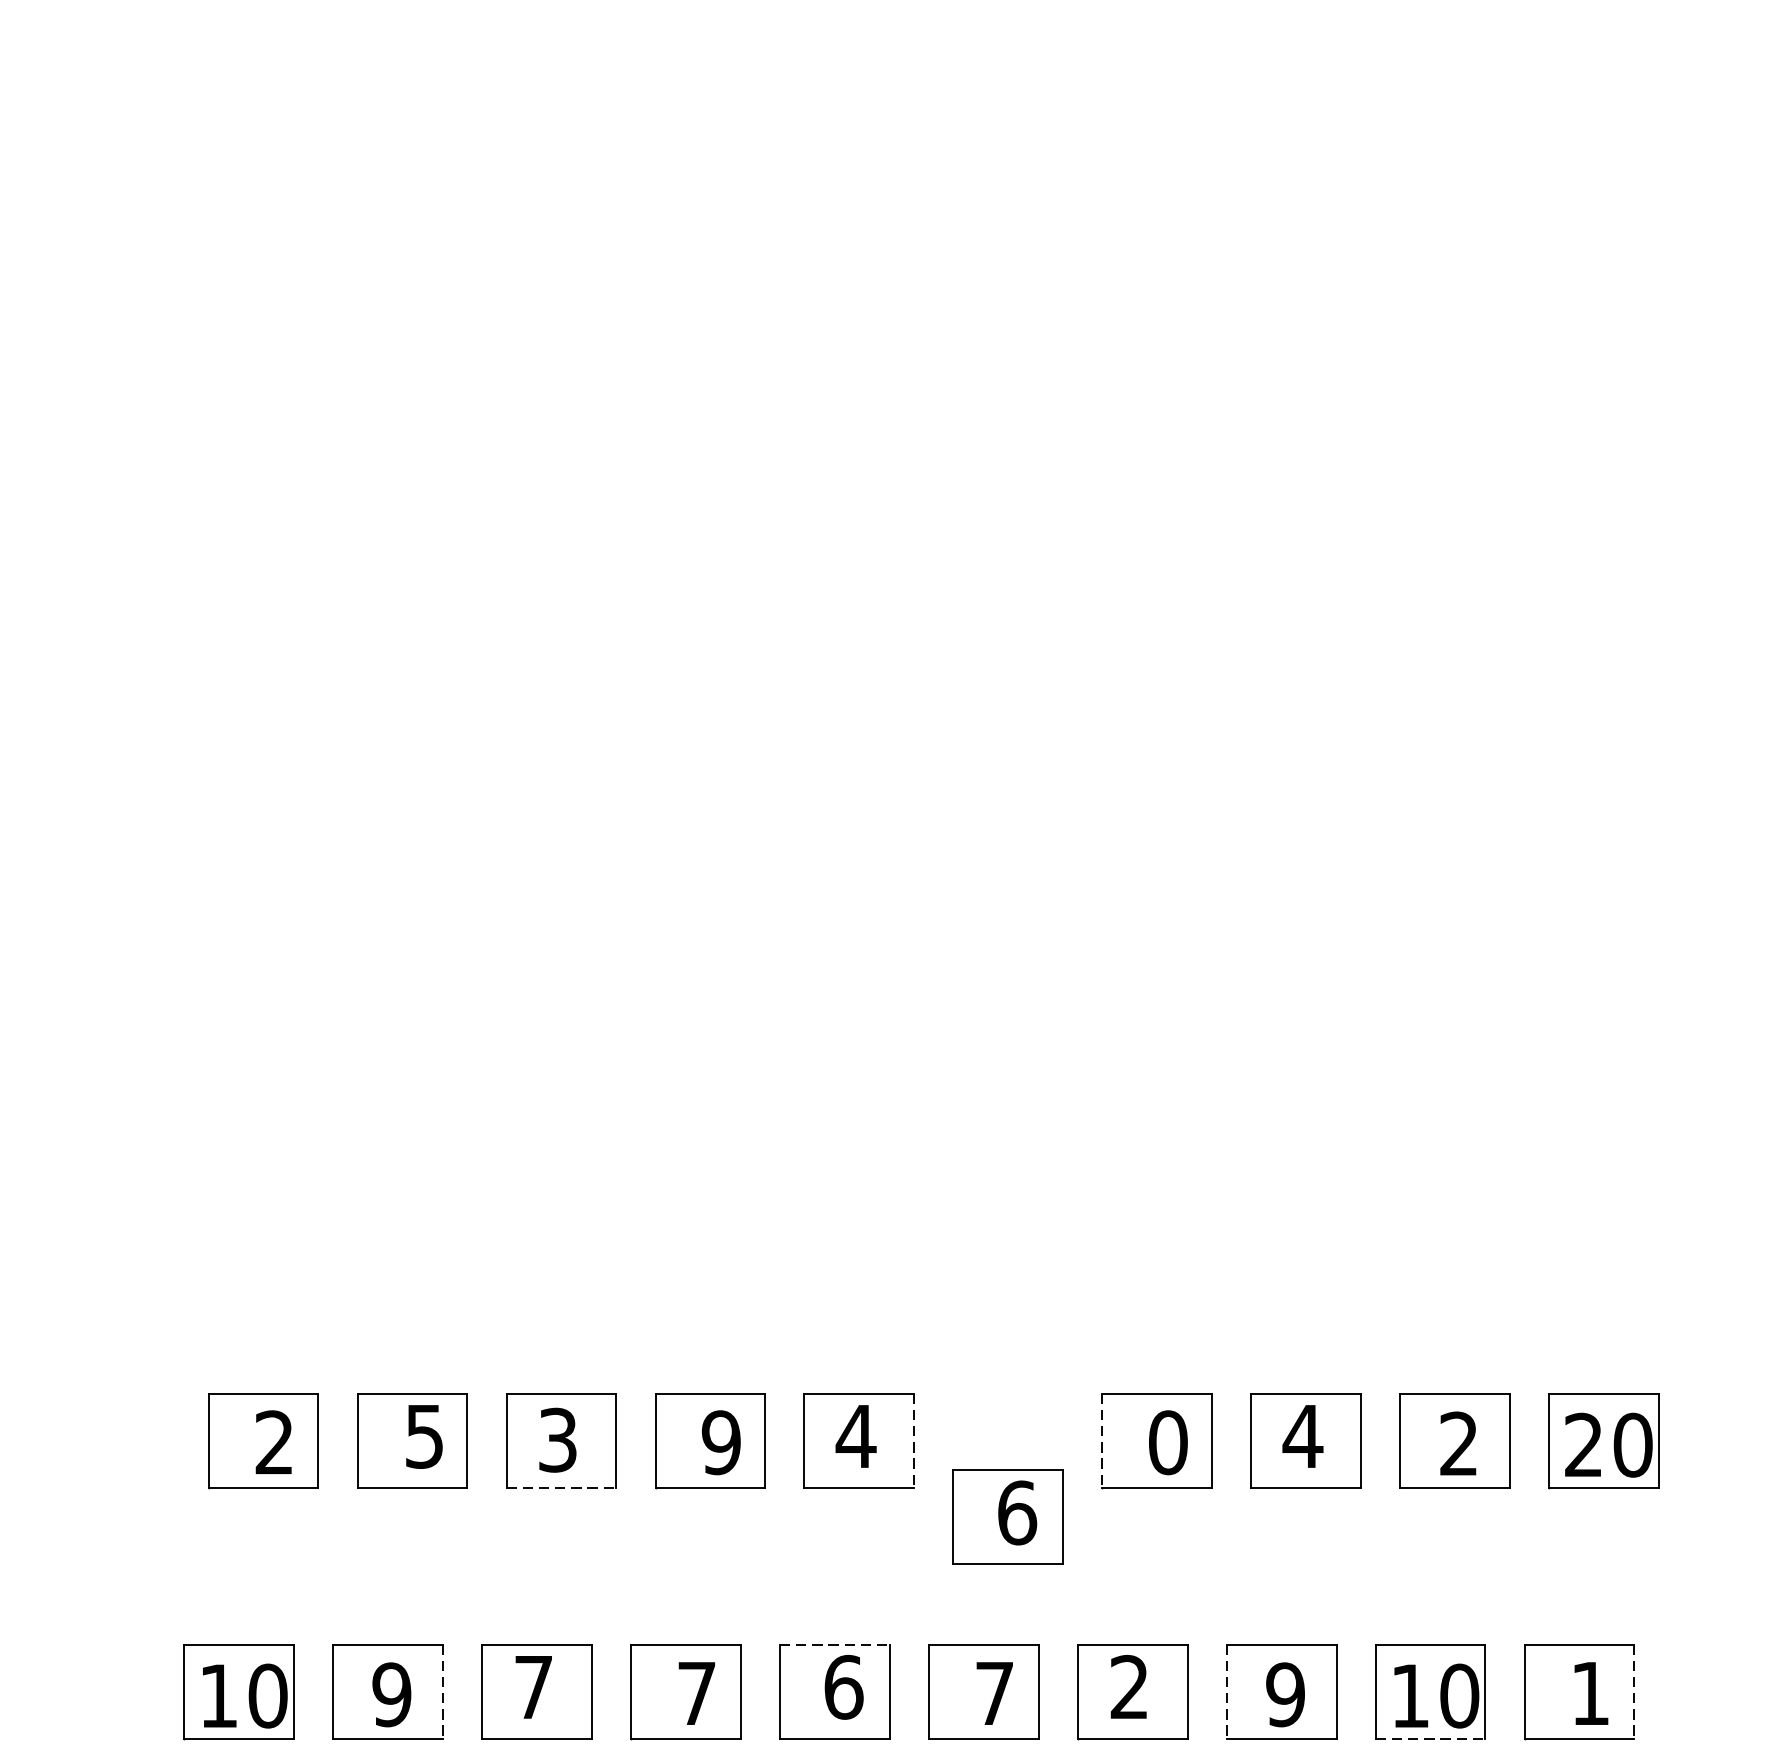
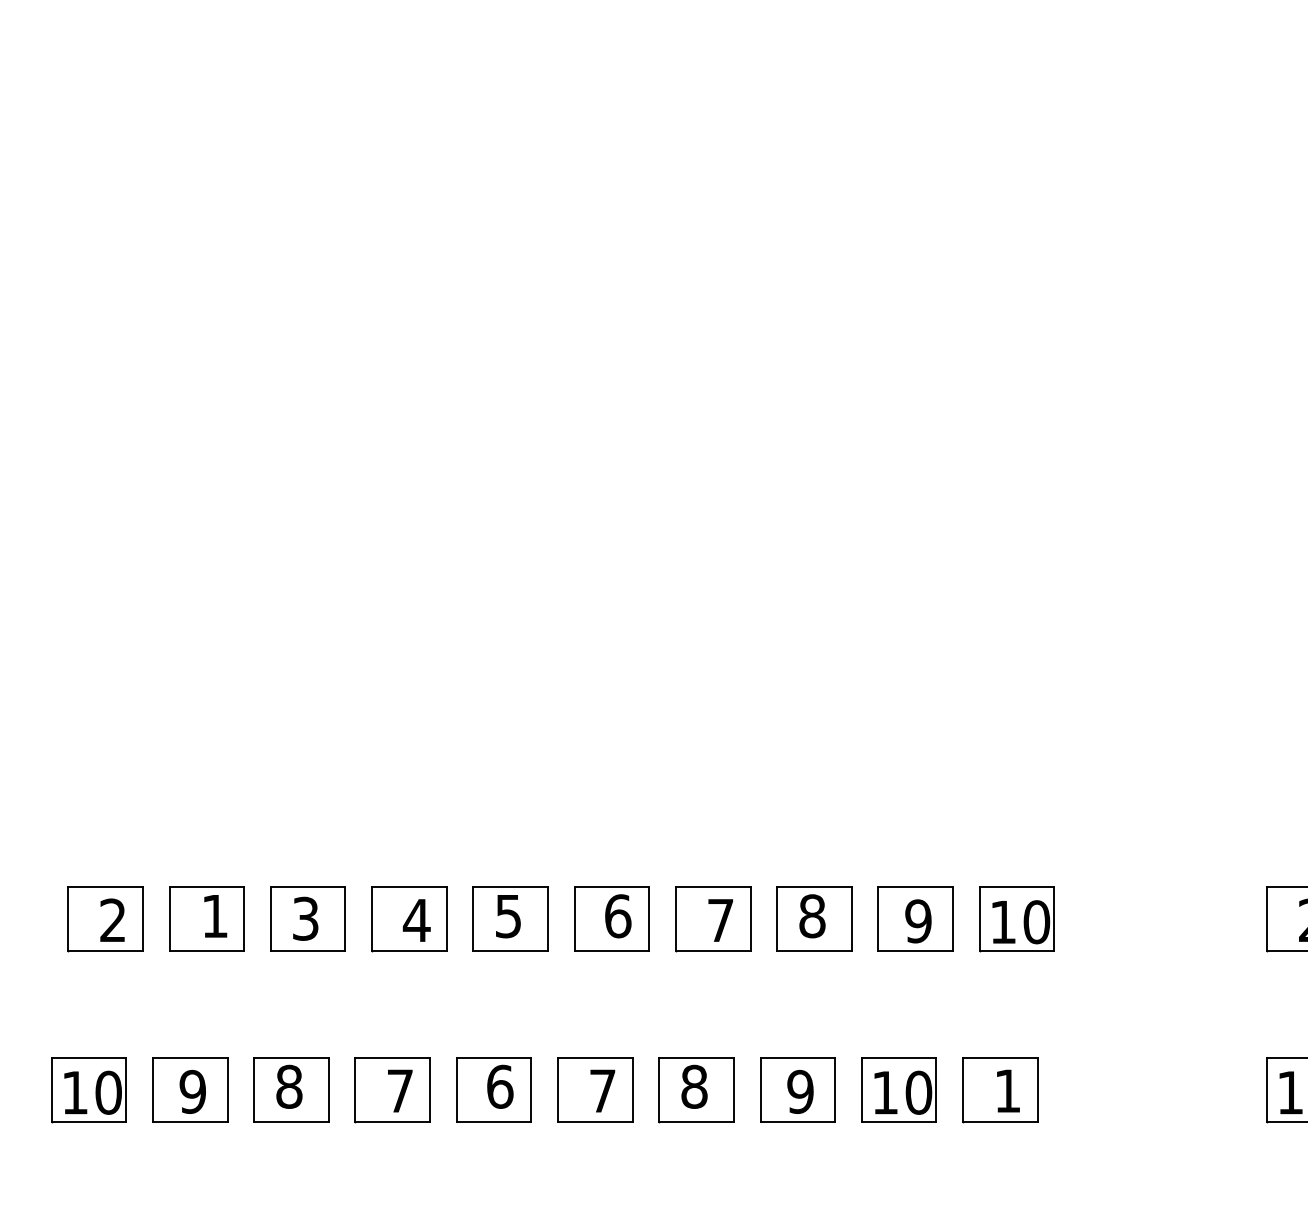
text: (423, 1436) -> (214, 916), 5 -> 1
text: (856, 1436) -> (508, 916), 4 -> 5
text: (1303, 1436) -> (812, 916), 4 -> 8
line: (913, 1441) -> (547, 919), dashed -> solid
line: (1101, 1441) -> (675, 919), dashed -> solid
text: (720, 1442) -> (416, 920), 9 -> 4
text: (1167, 1442) -> (720, 920), 0 -> 7
text: (1459, 1444) -> (918, 921), 2 -> 9
text: (1582, 1444) -> (1002, 921), 20 -> 10
line: (561, 1488) -> (308, 951), dashed -> solid
part: (1007, 1516) -> (611, 918), moved
line: (835, 1644) -> (494, 1057), dashed -> solid
text: (534, 1686) -> (289, 1086), 7 -> 8
text: (1129, 1686) -> (694, 1086), 2 -> 8
line: (442, 1691) -> (227, 1089), dashed -> solid
line: (1226, 1691) -> (760, 1089), dashed -> solid
line: (1634, 1691) -> (1037, 1089), dashed -> solid
line: (1431, 1738) -> (899, 1121), dashed -> solid

